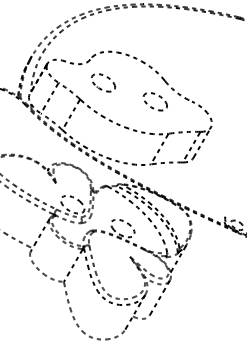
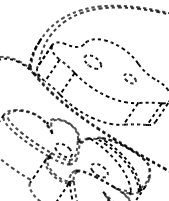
part: (154, 101) -> (129, 78), size x0.7

